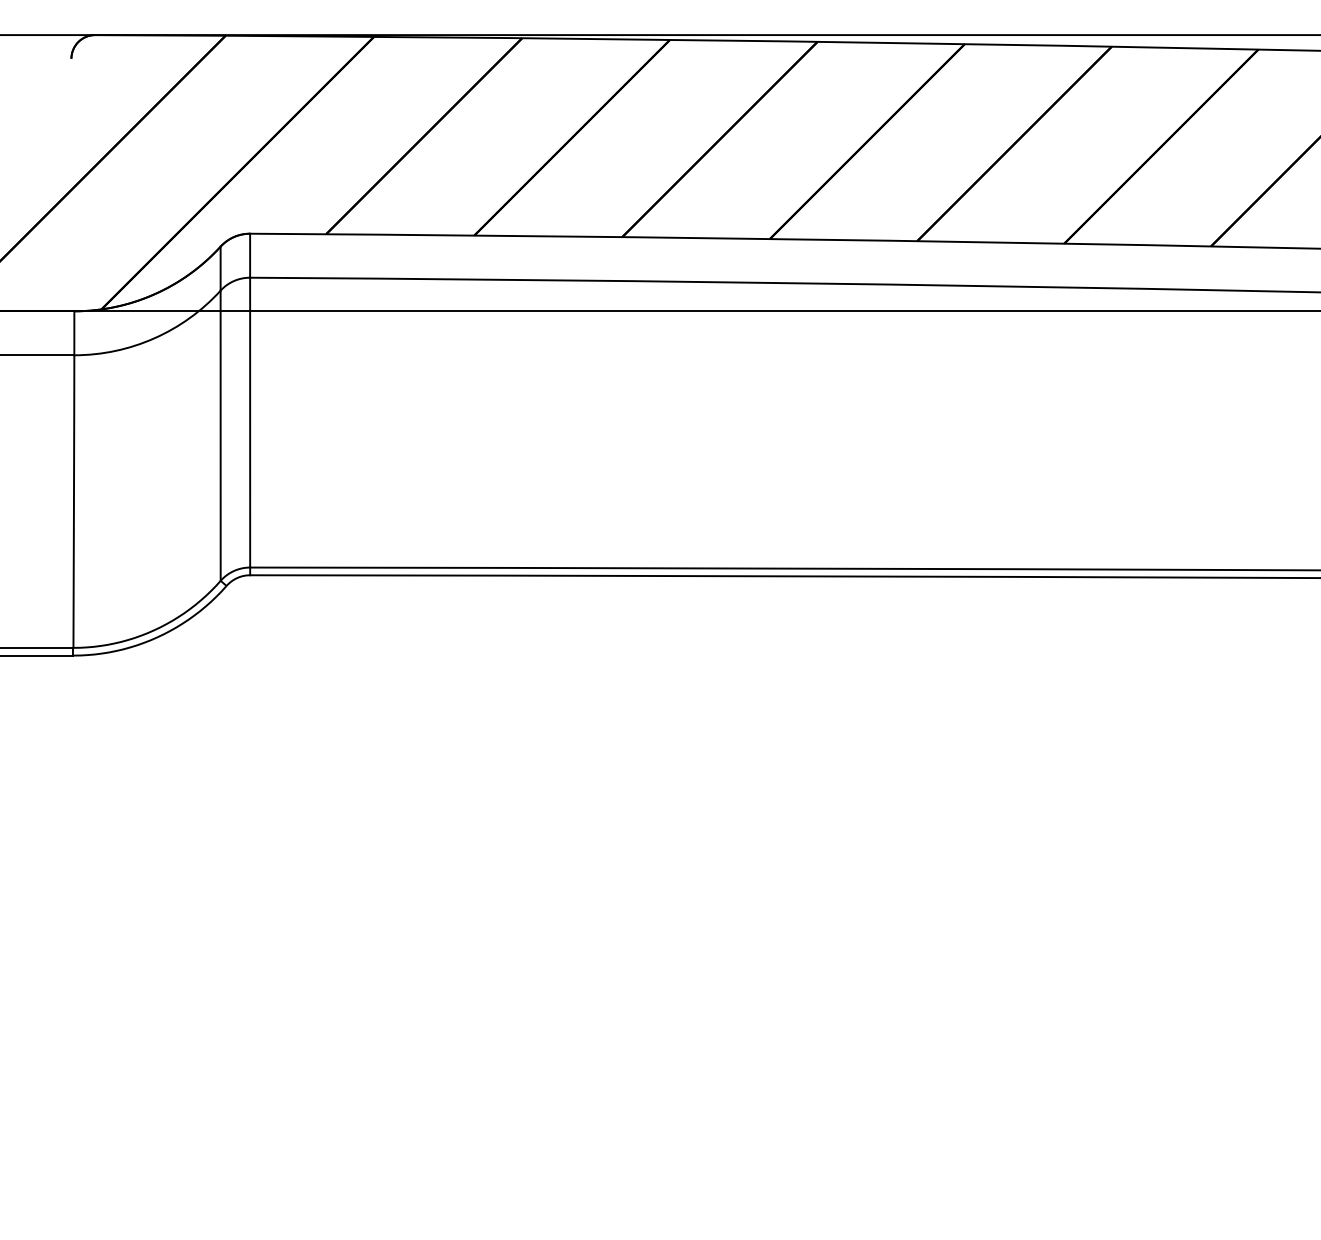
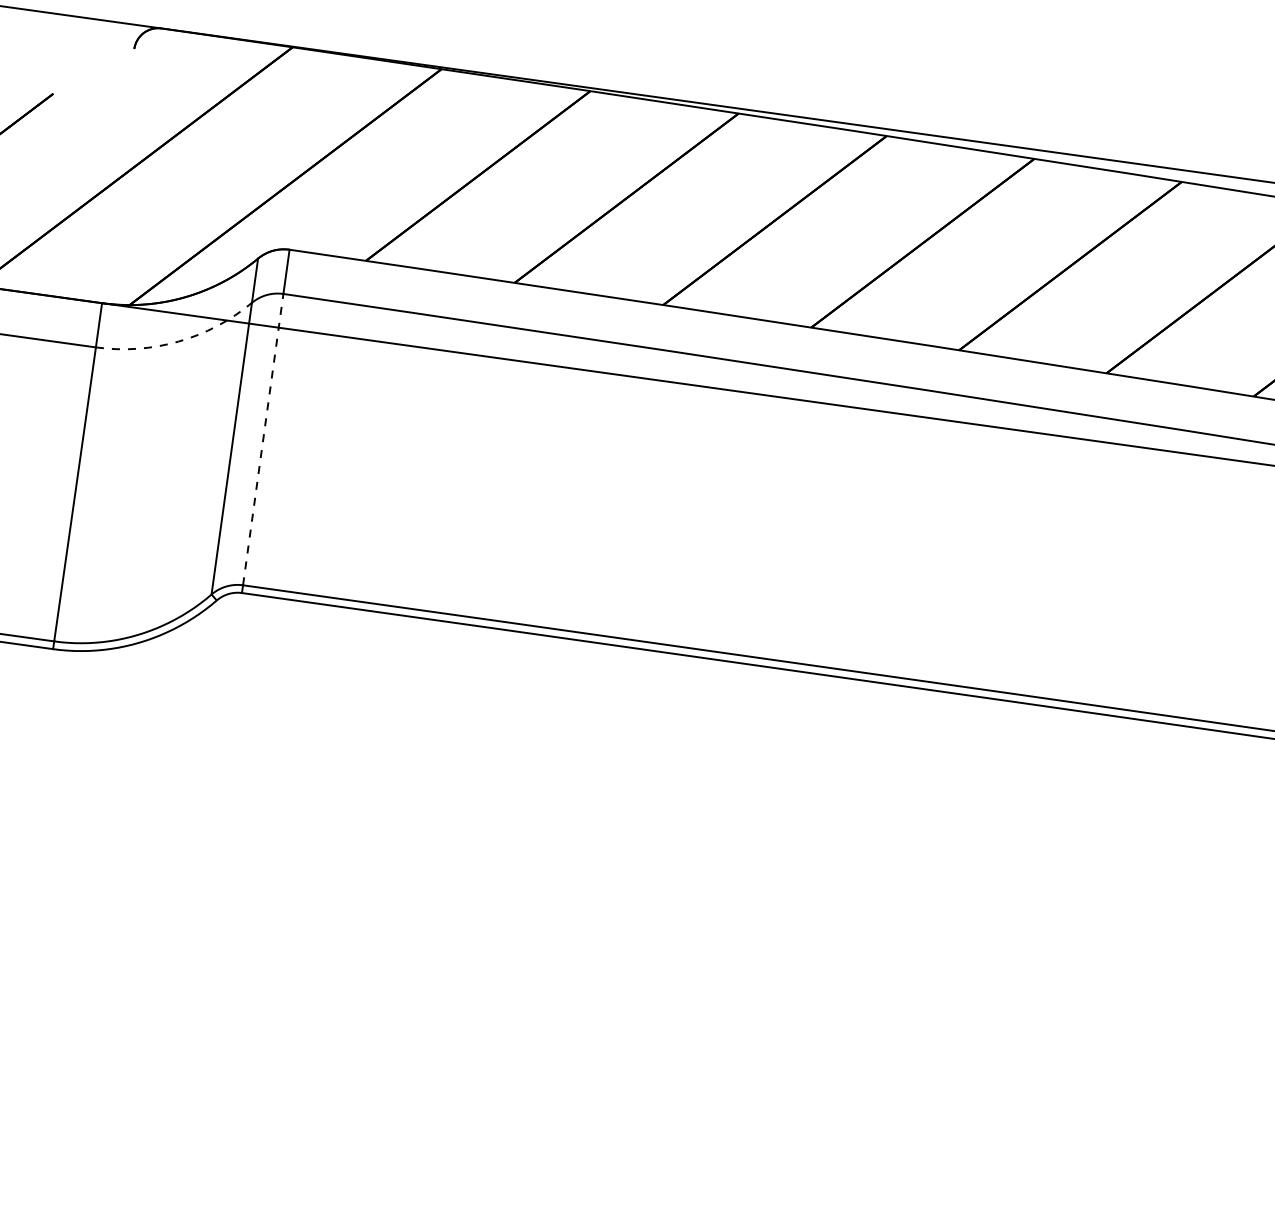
arc: (154, 338) -> (178, 341), solid -> dashed
line: (250, 422) -> (263, 439), solid -> dashed

